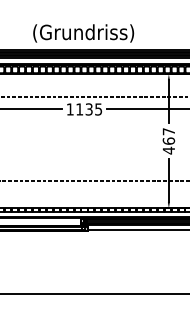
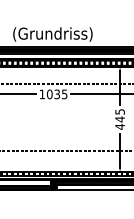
text: (79, 109) -> (49, 94), 1135 -> 1035
text: (168, 136) -> (119, 115), 467 -> 445

